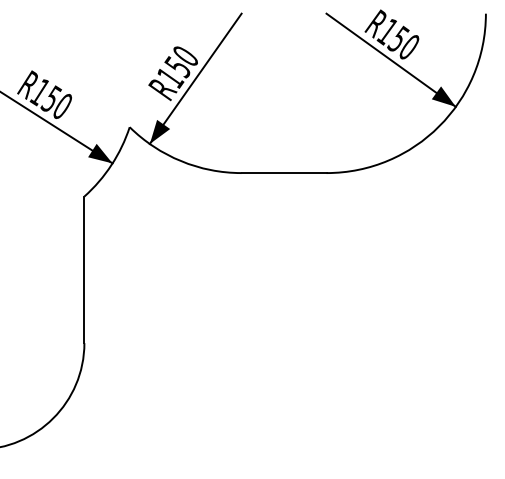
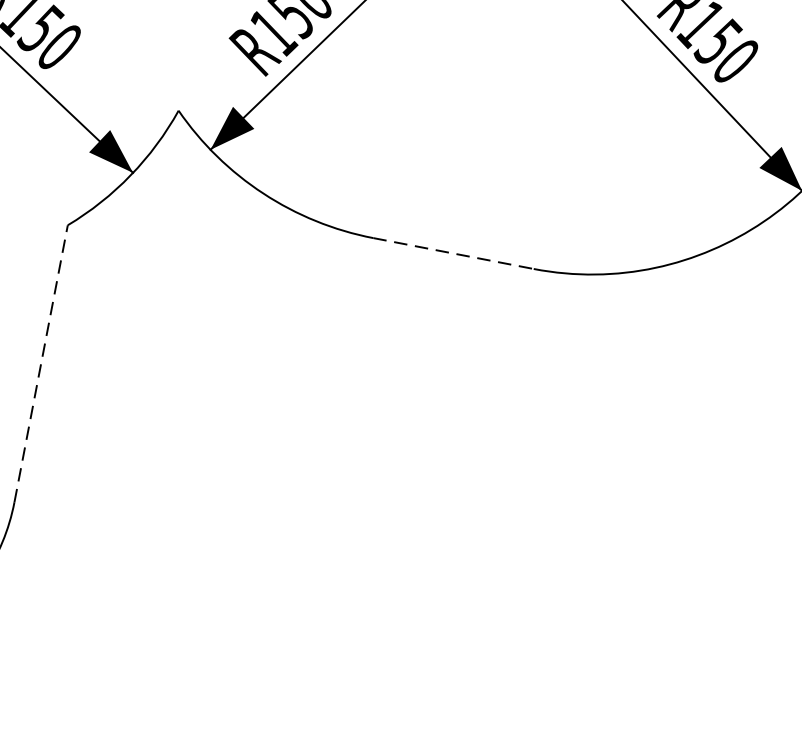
line: (284, 173) -> (454, 254), solid -> dashed
line: (84, 269) -> (41, 363), solid -> dashed

